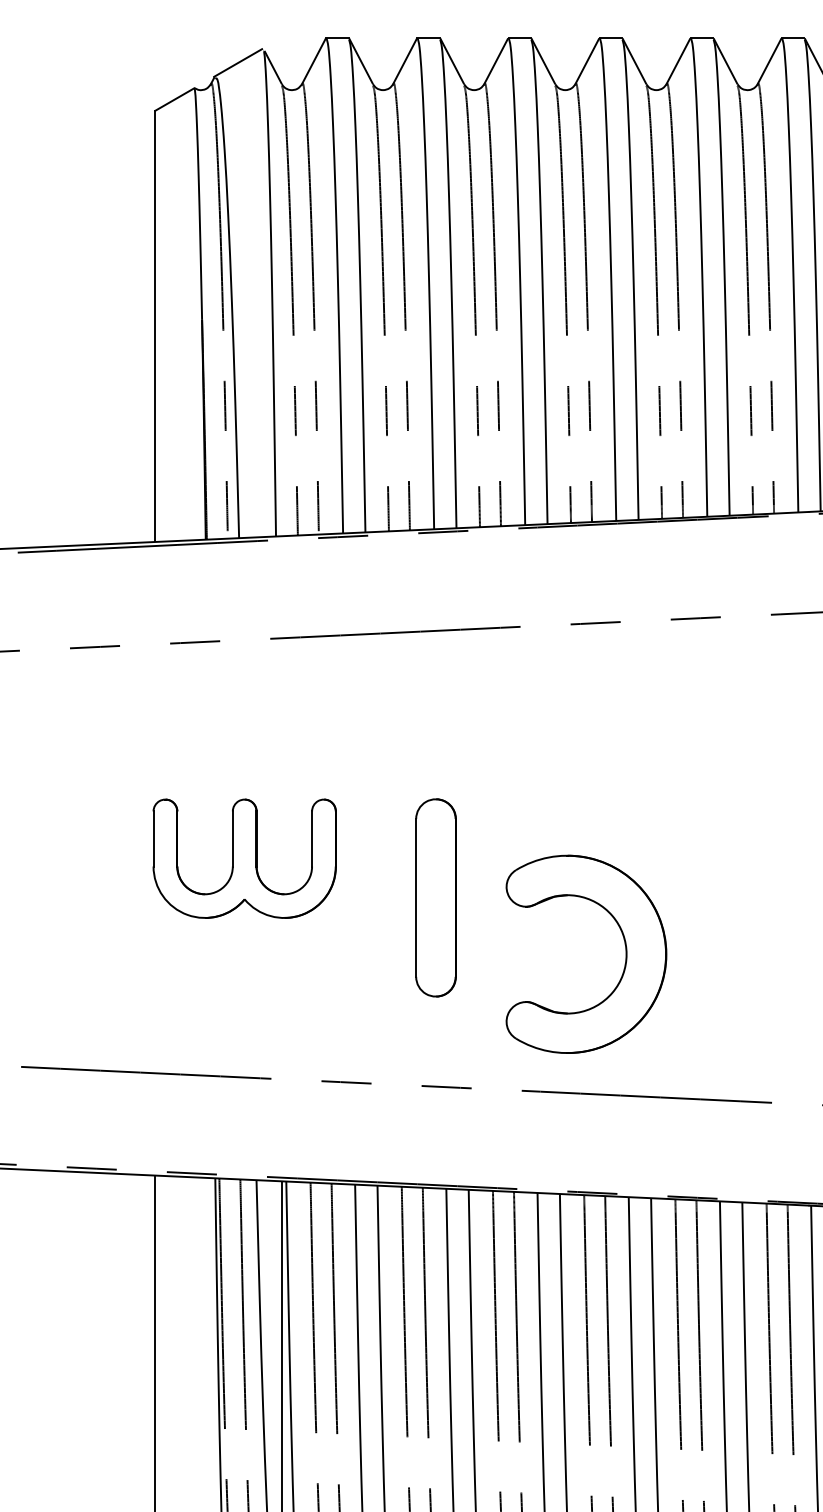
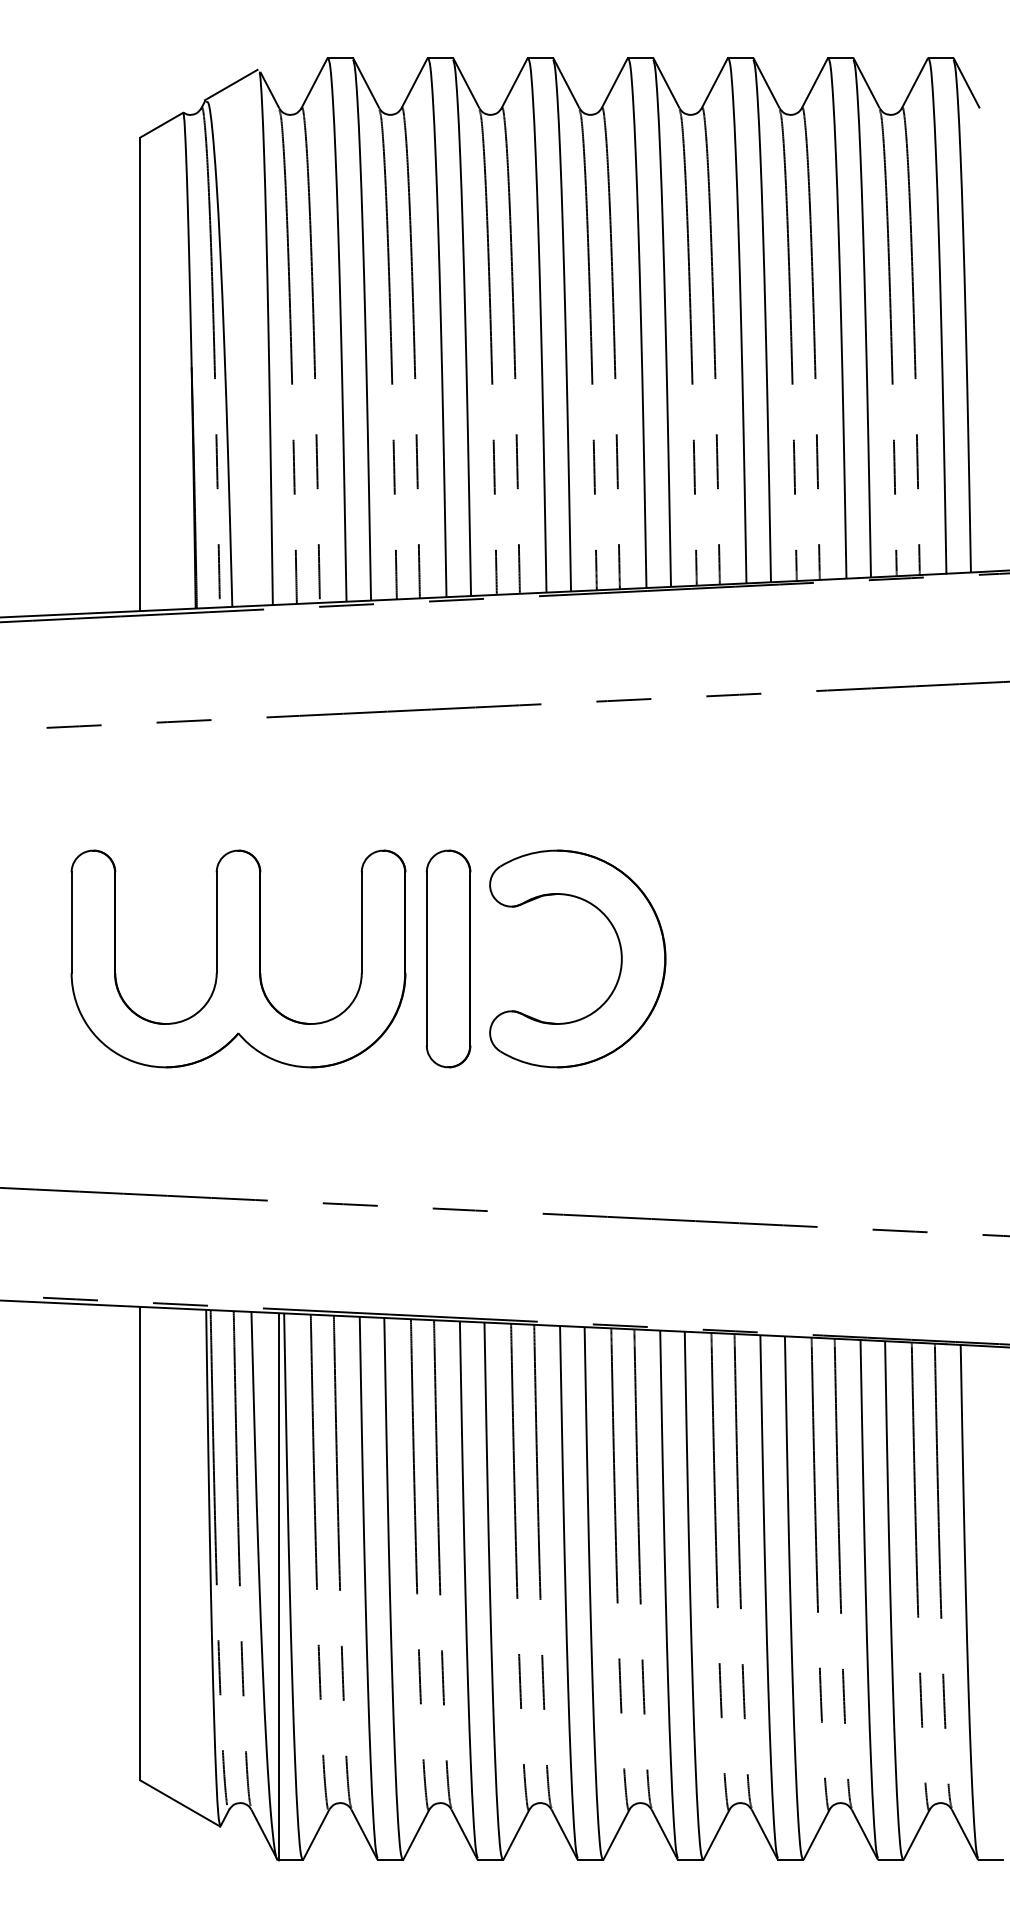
part: (244, 858) -> (238, 958), size x1.67
part: (435, 897) -> (448, 958), moved
part: (625, 953) -> (620, 958), moved

